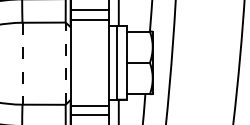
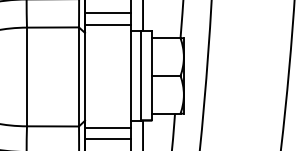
line: (65, 63) -> (78, 76), dashed -> solid
line: (22, 64) -> (27, 77), dashed -> solid

